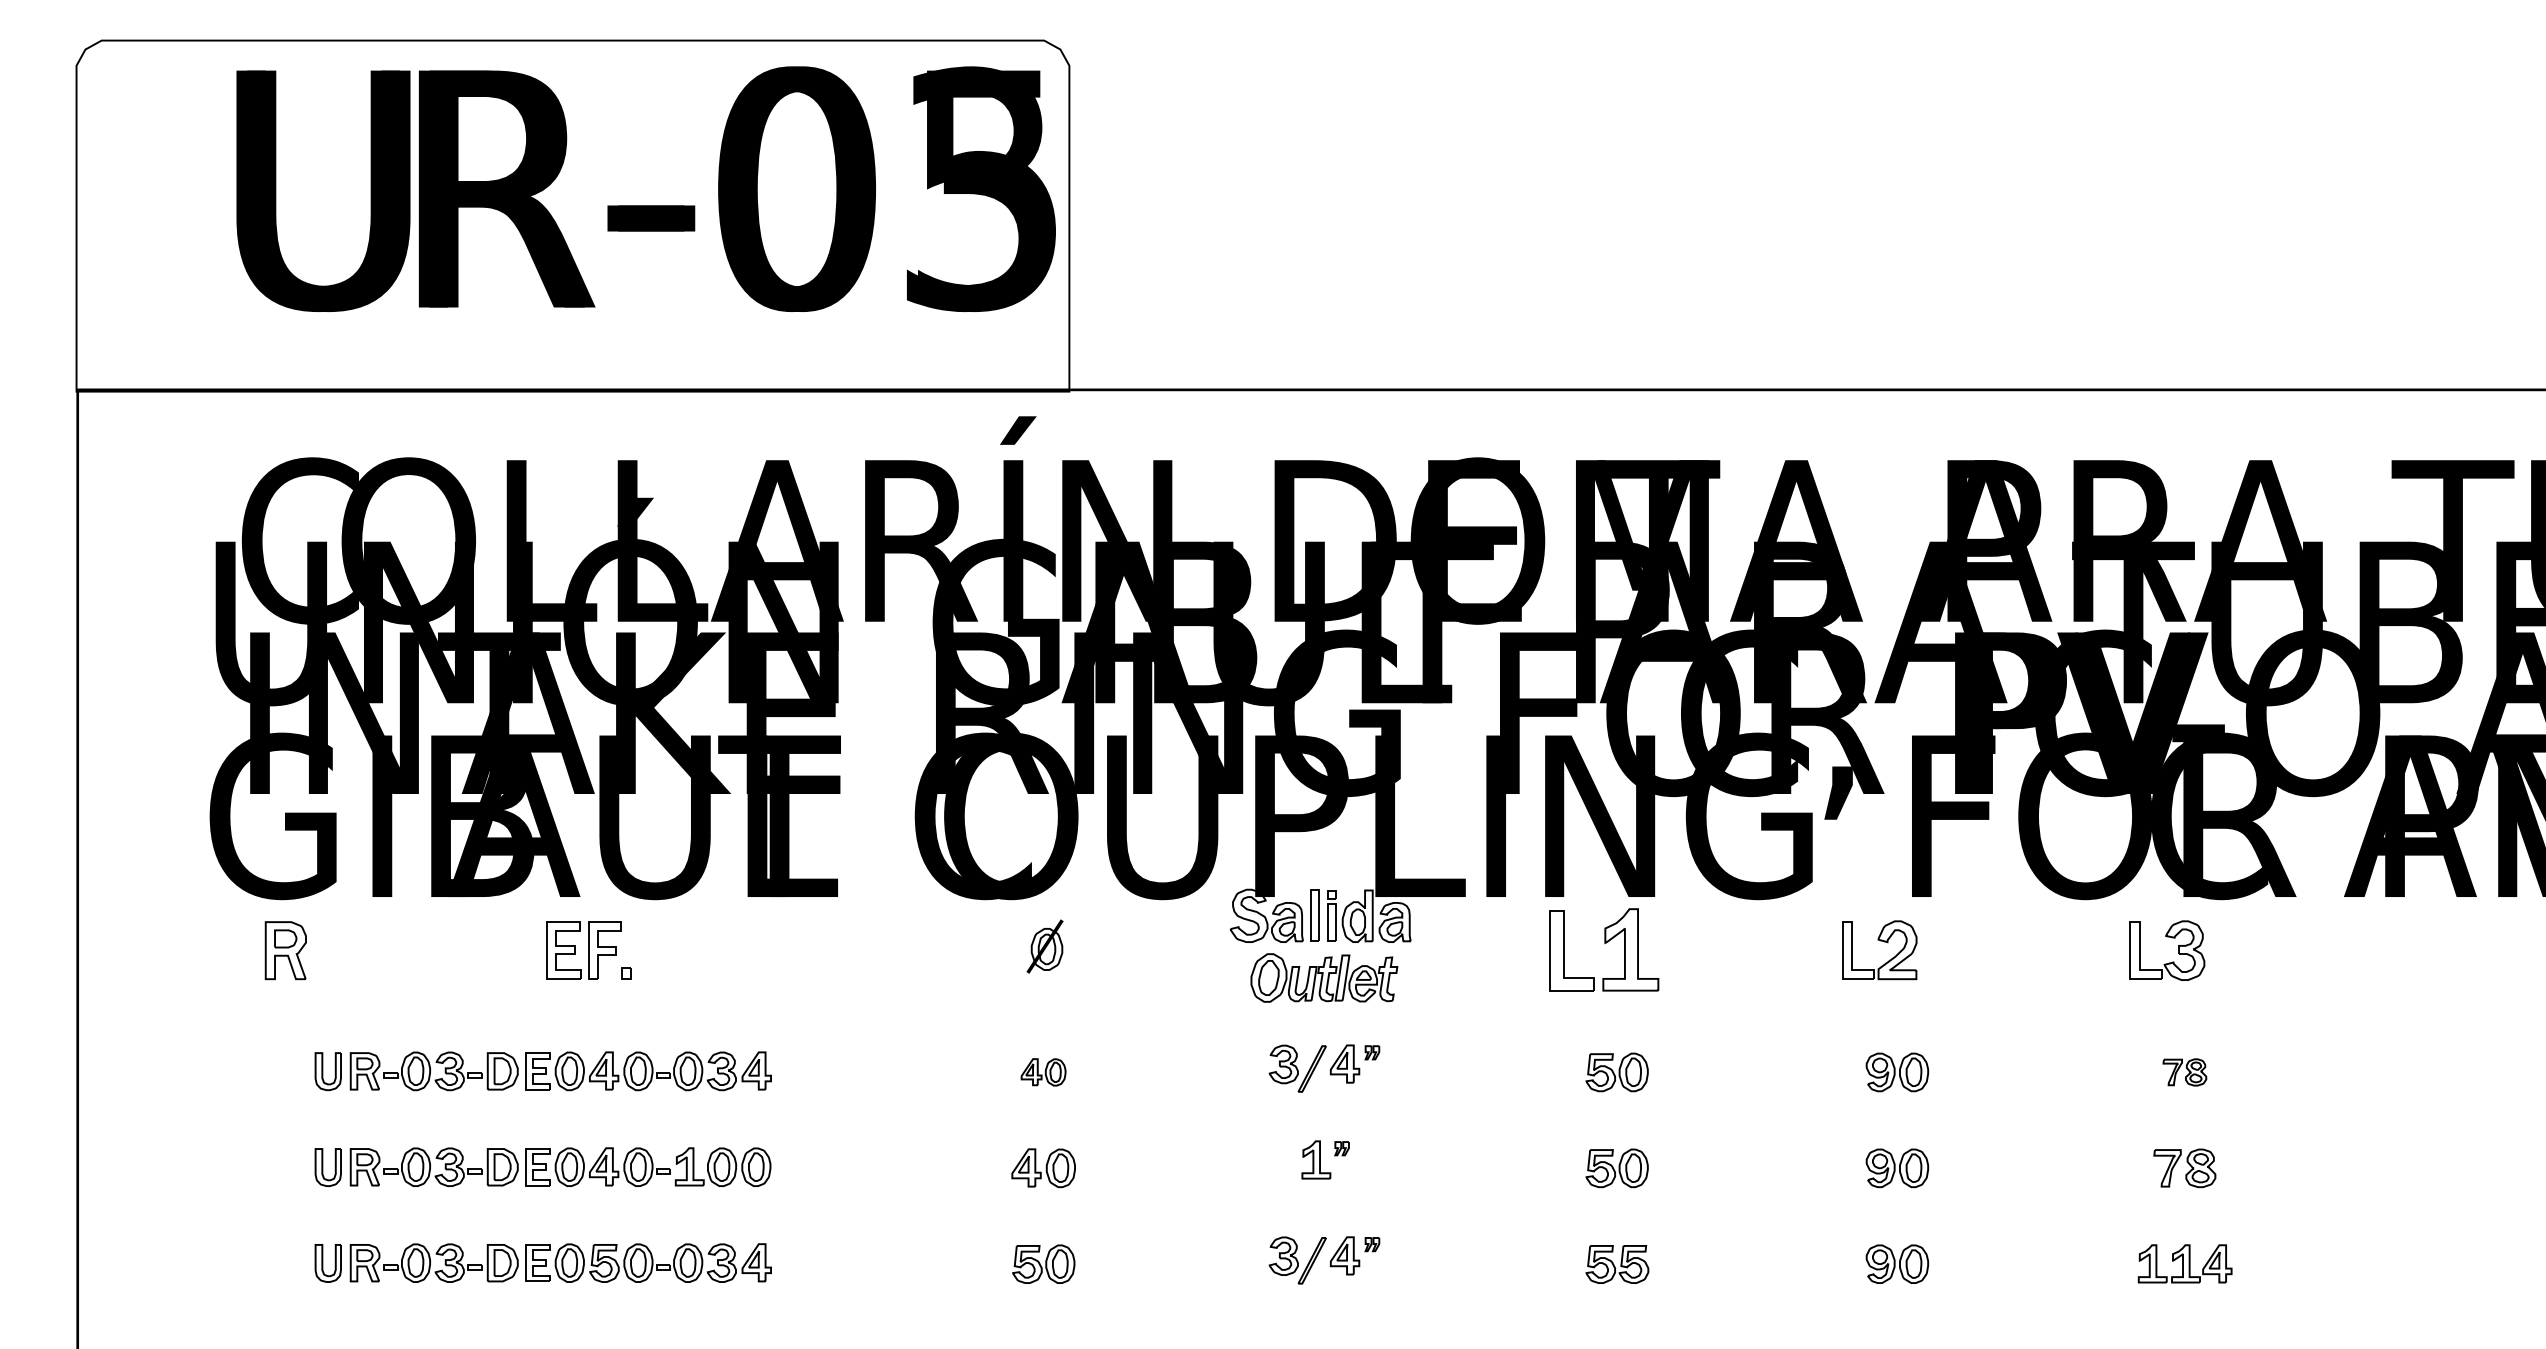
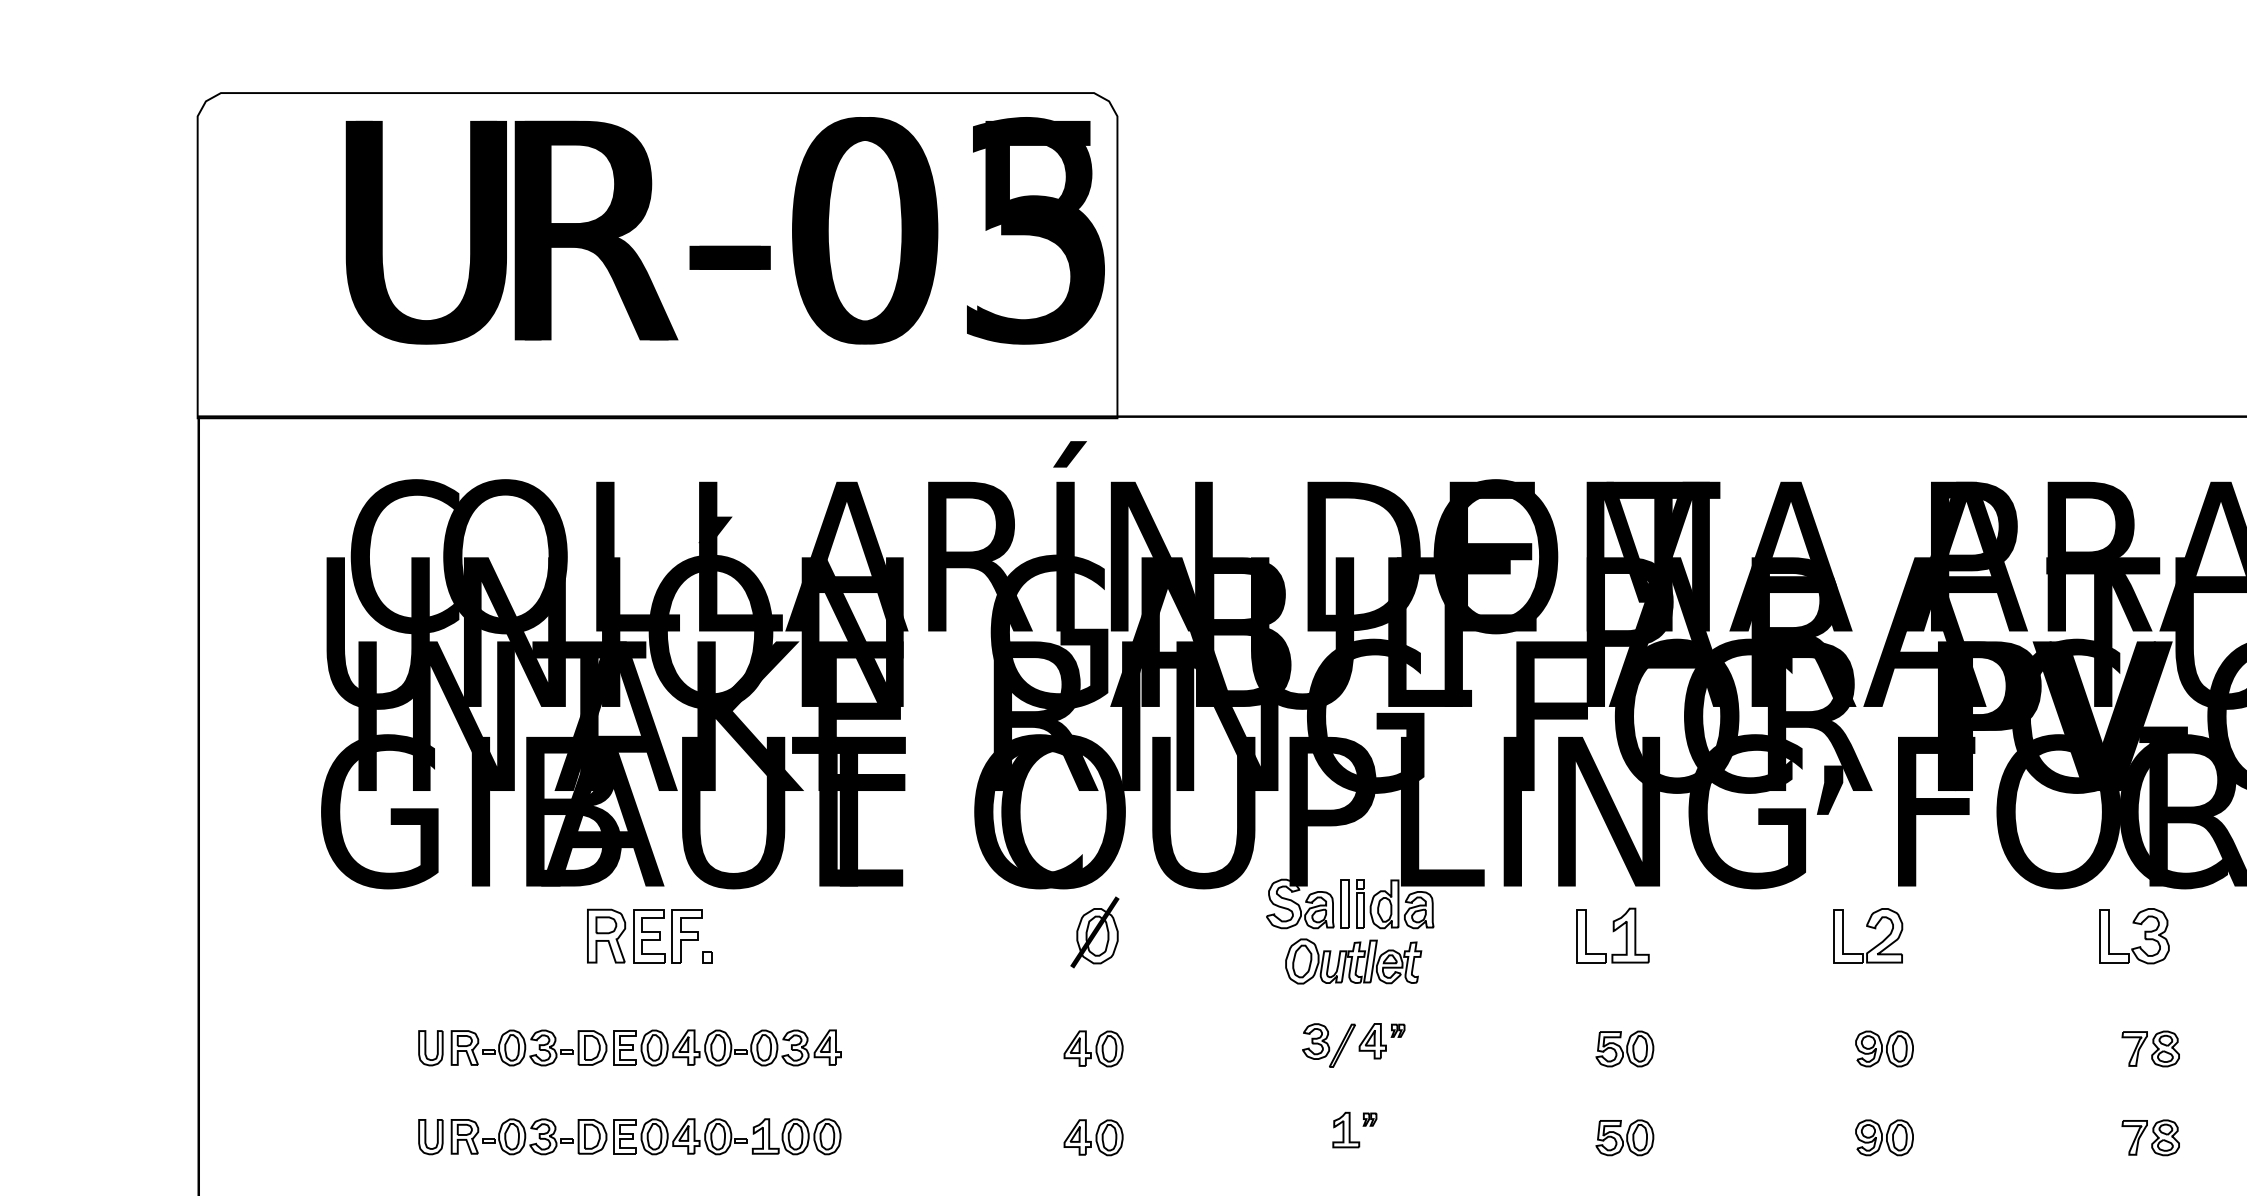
part: (1044, 946) -> (1094, 932), size x1.43
part: (285, 950) -> (606, 936), moved
part: (1604, 950) -> (1613, 936), size x0.71
part: (1043, 1072) -> (1093, 1049), size x1.43
part: (2184, 1072) -> (2150, 1049), size x1.43

